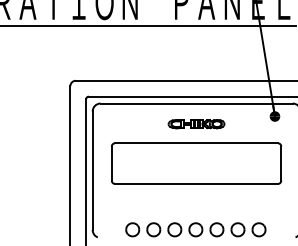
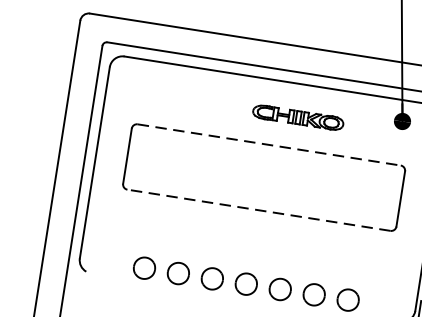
part: (196, 124) -> (298, 118), moved
line: (196, 143) -> (269, 145), solid -> dashed
line: (196, 183) -> (259, 209), solid -> dashed

